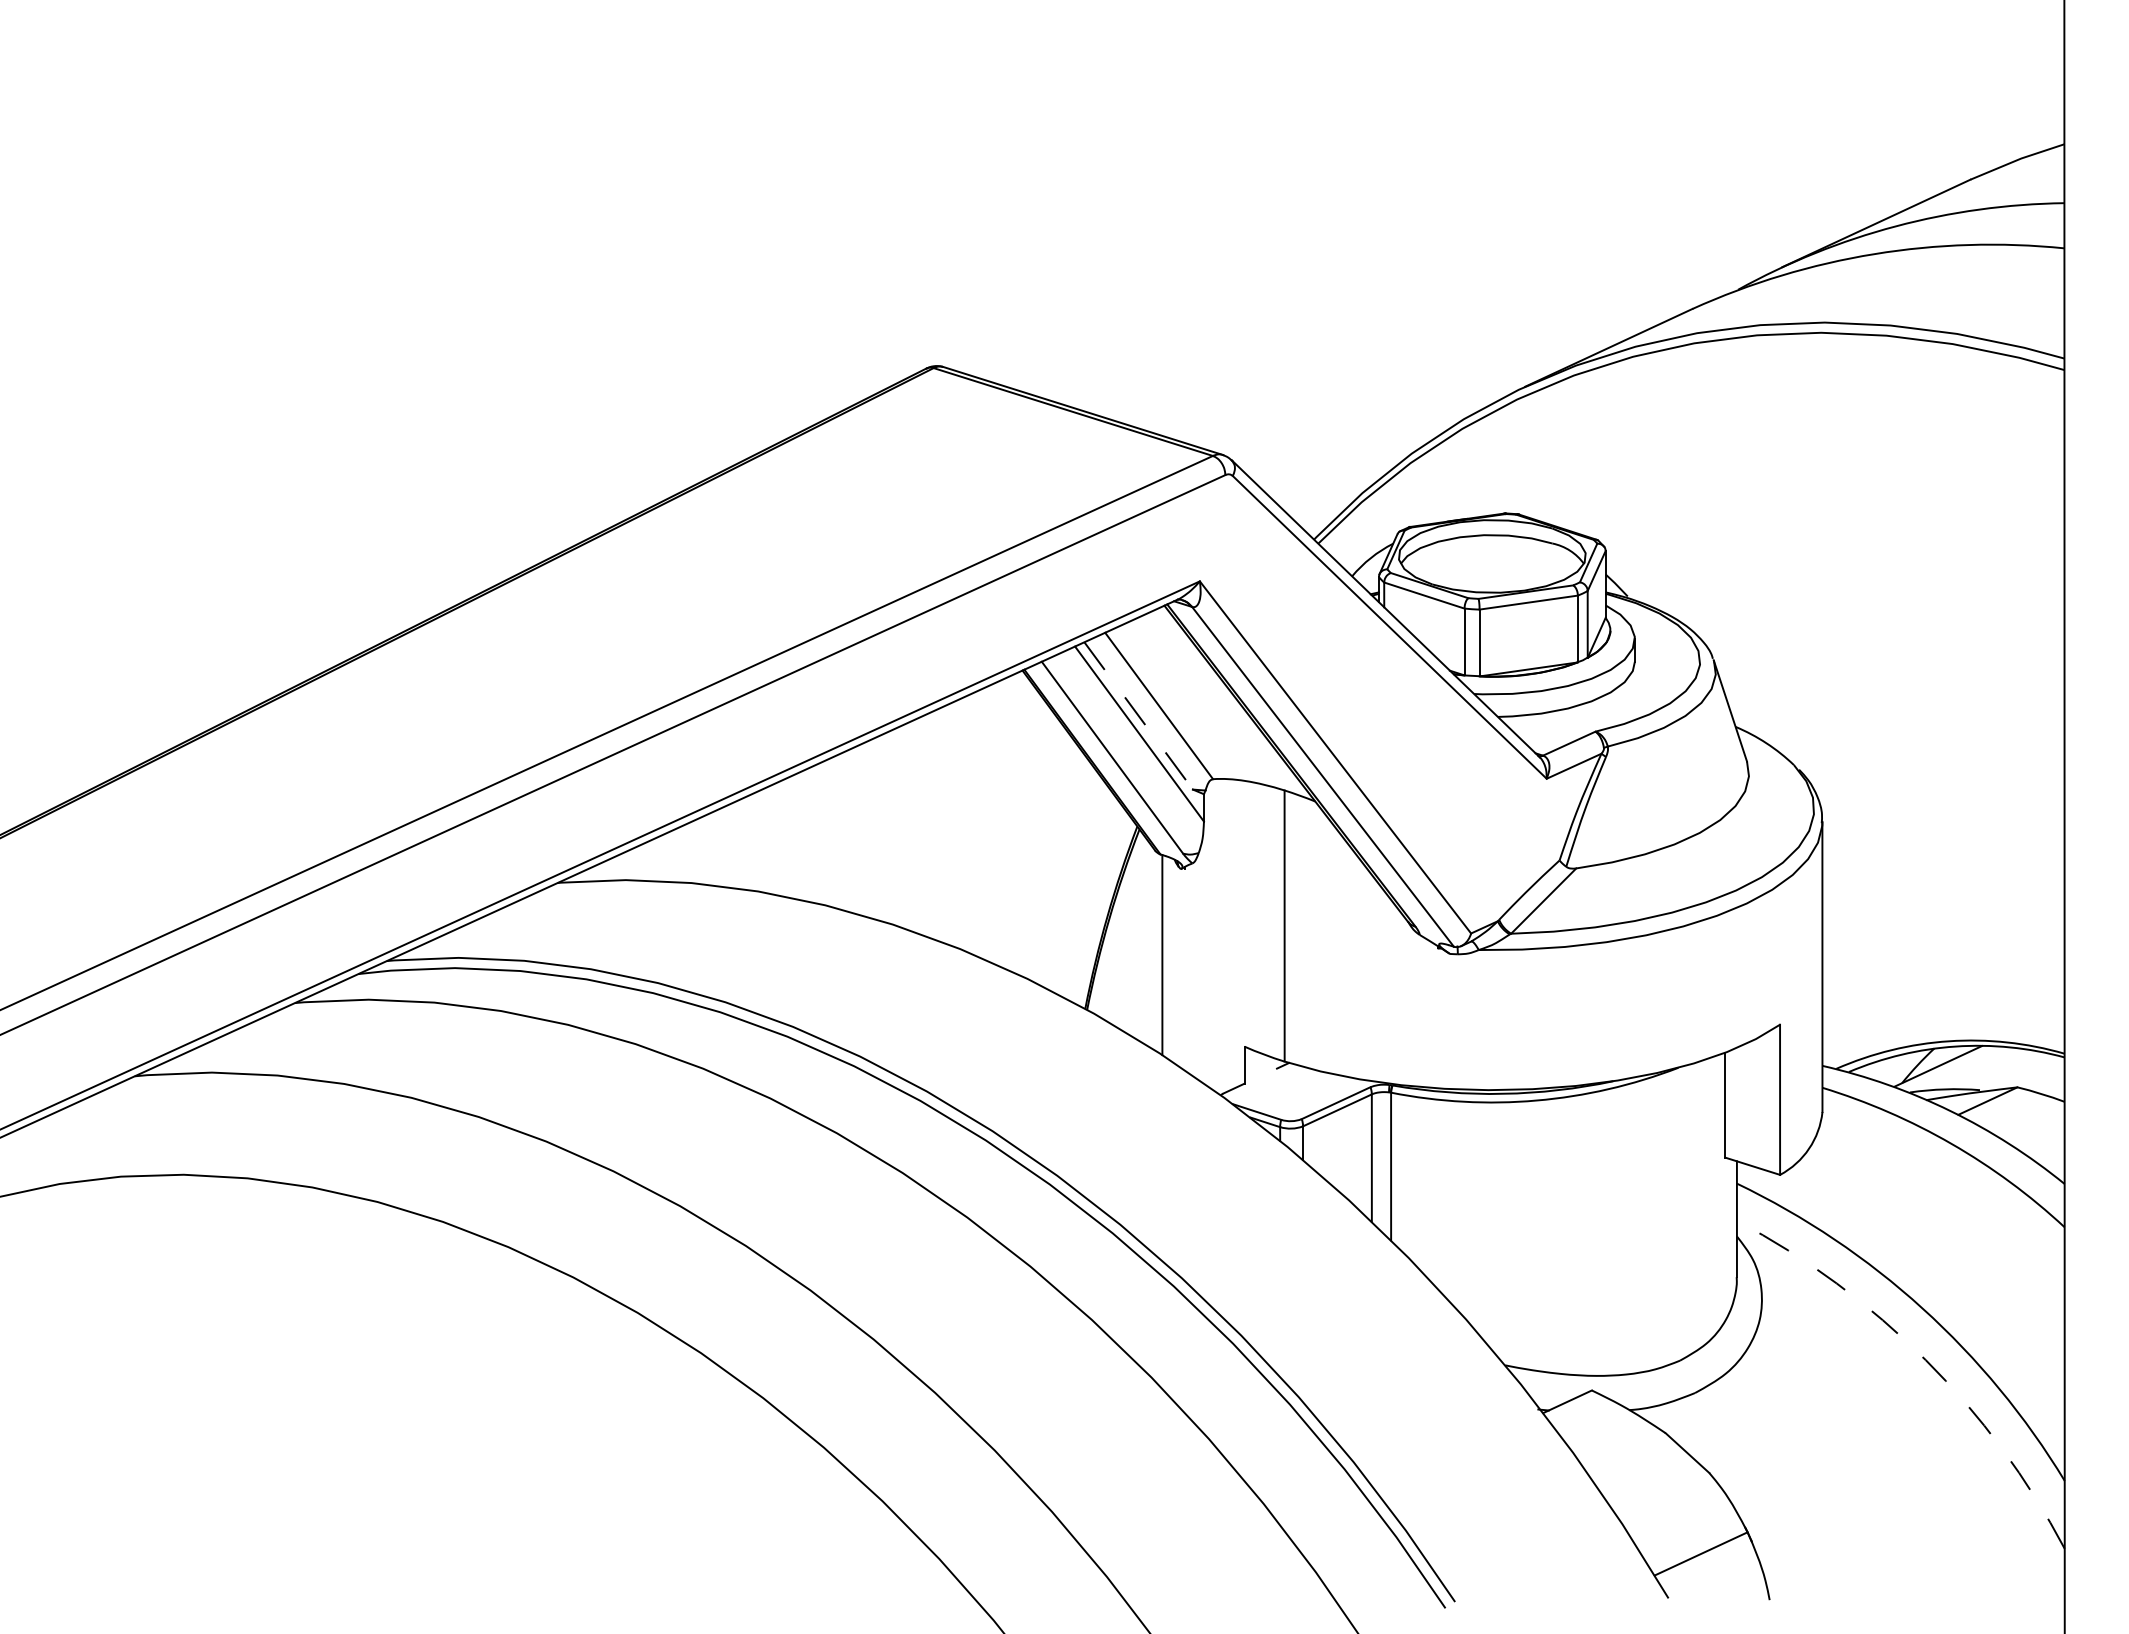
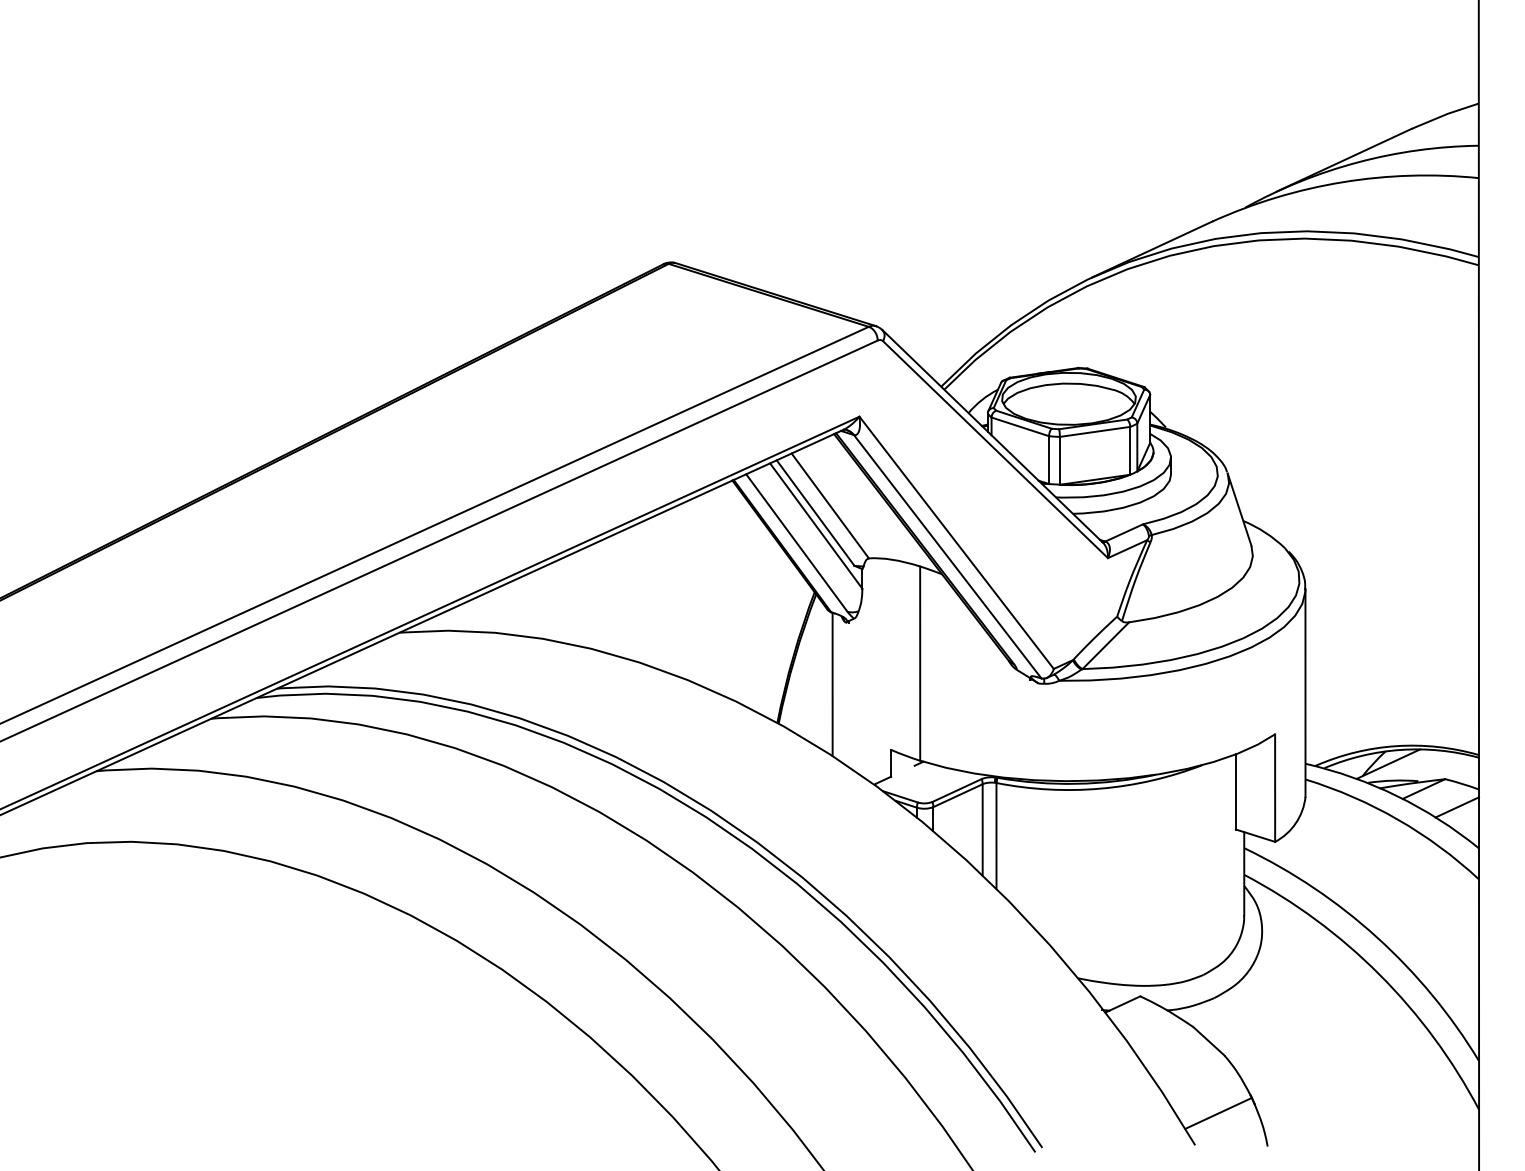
line: (1138, 716) -> (815, 513), dashed -> solid
line: (2033, 1126) -> (1456, 807), added
arc: (1925, 1360) -> (1379, 974), dashed -> solid

